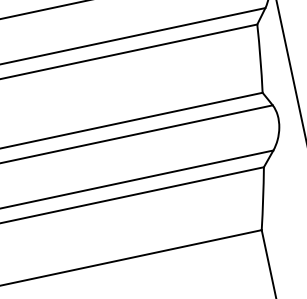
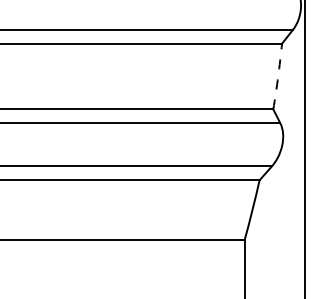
arc: (260, 58) -> (278, 76), solid -> dashed

